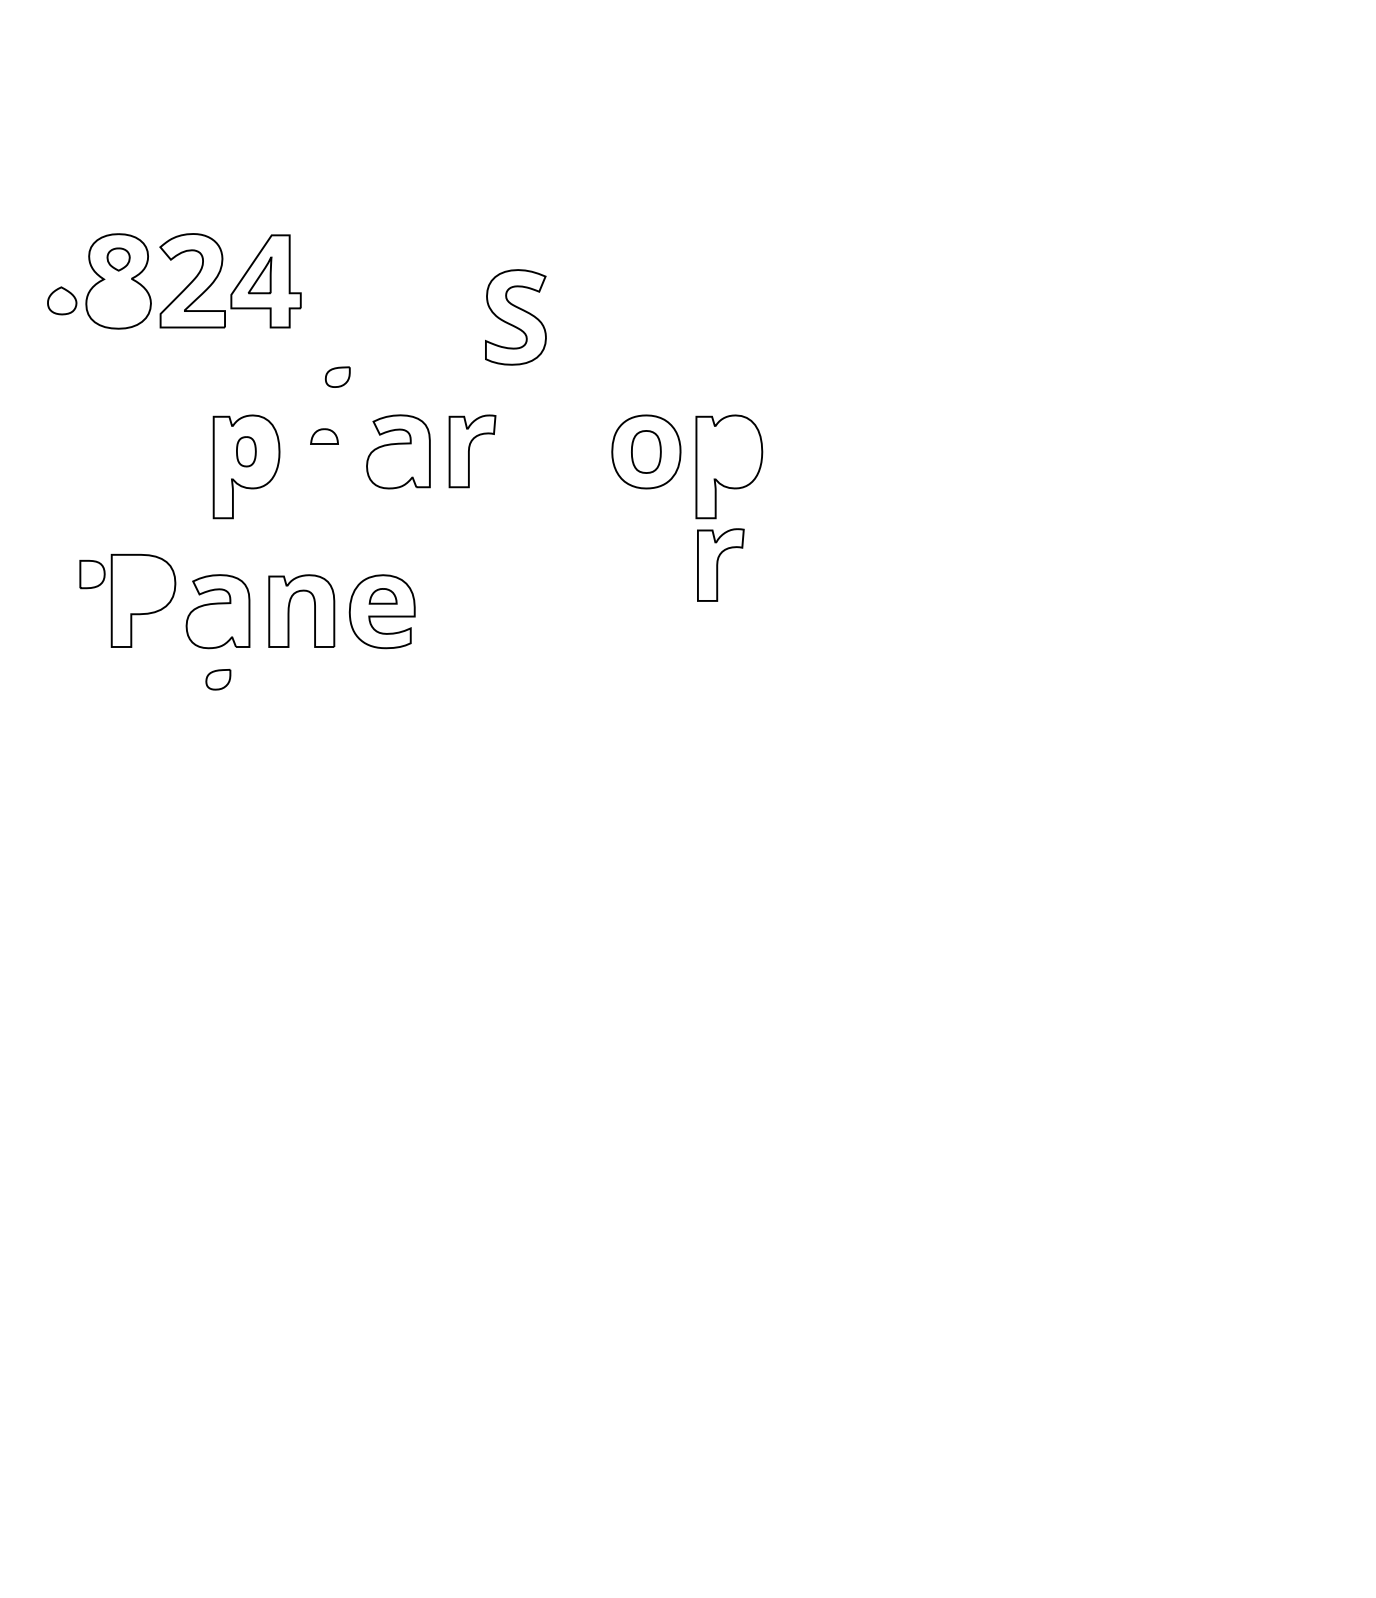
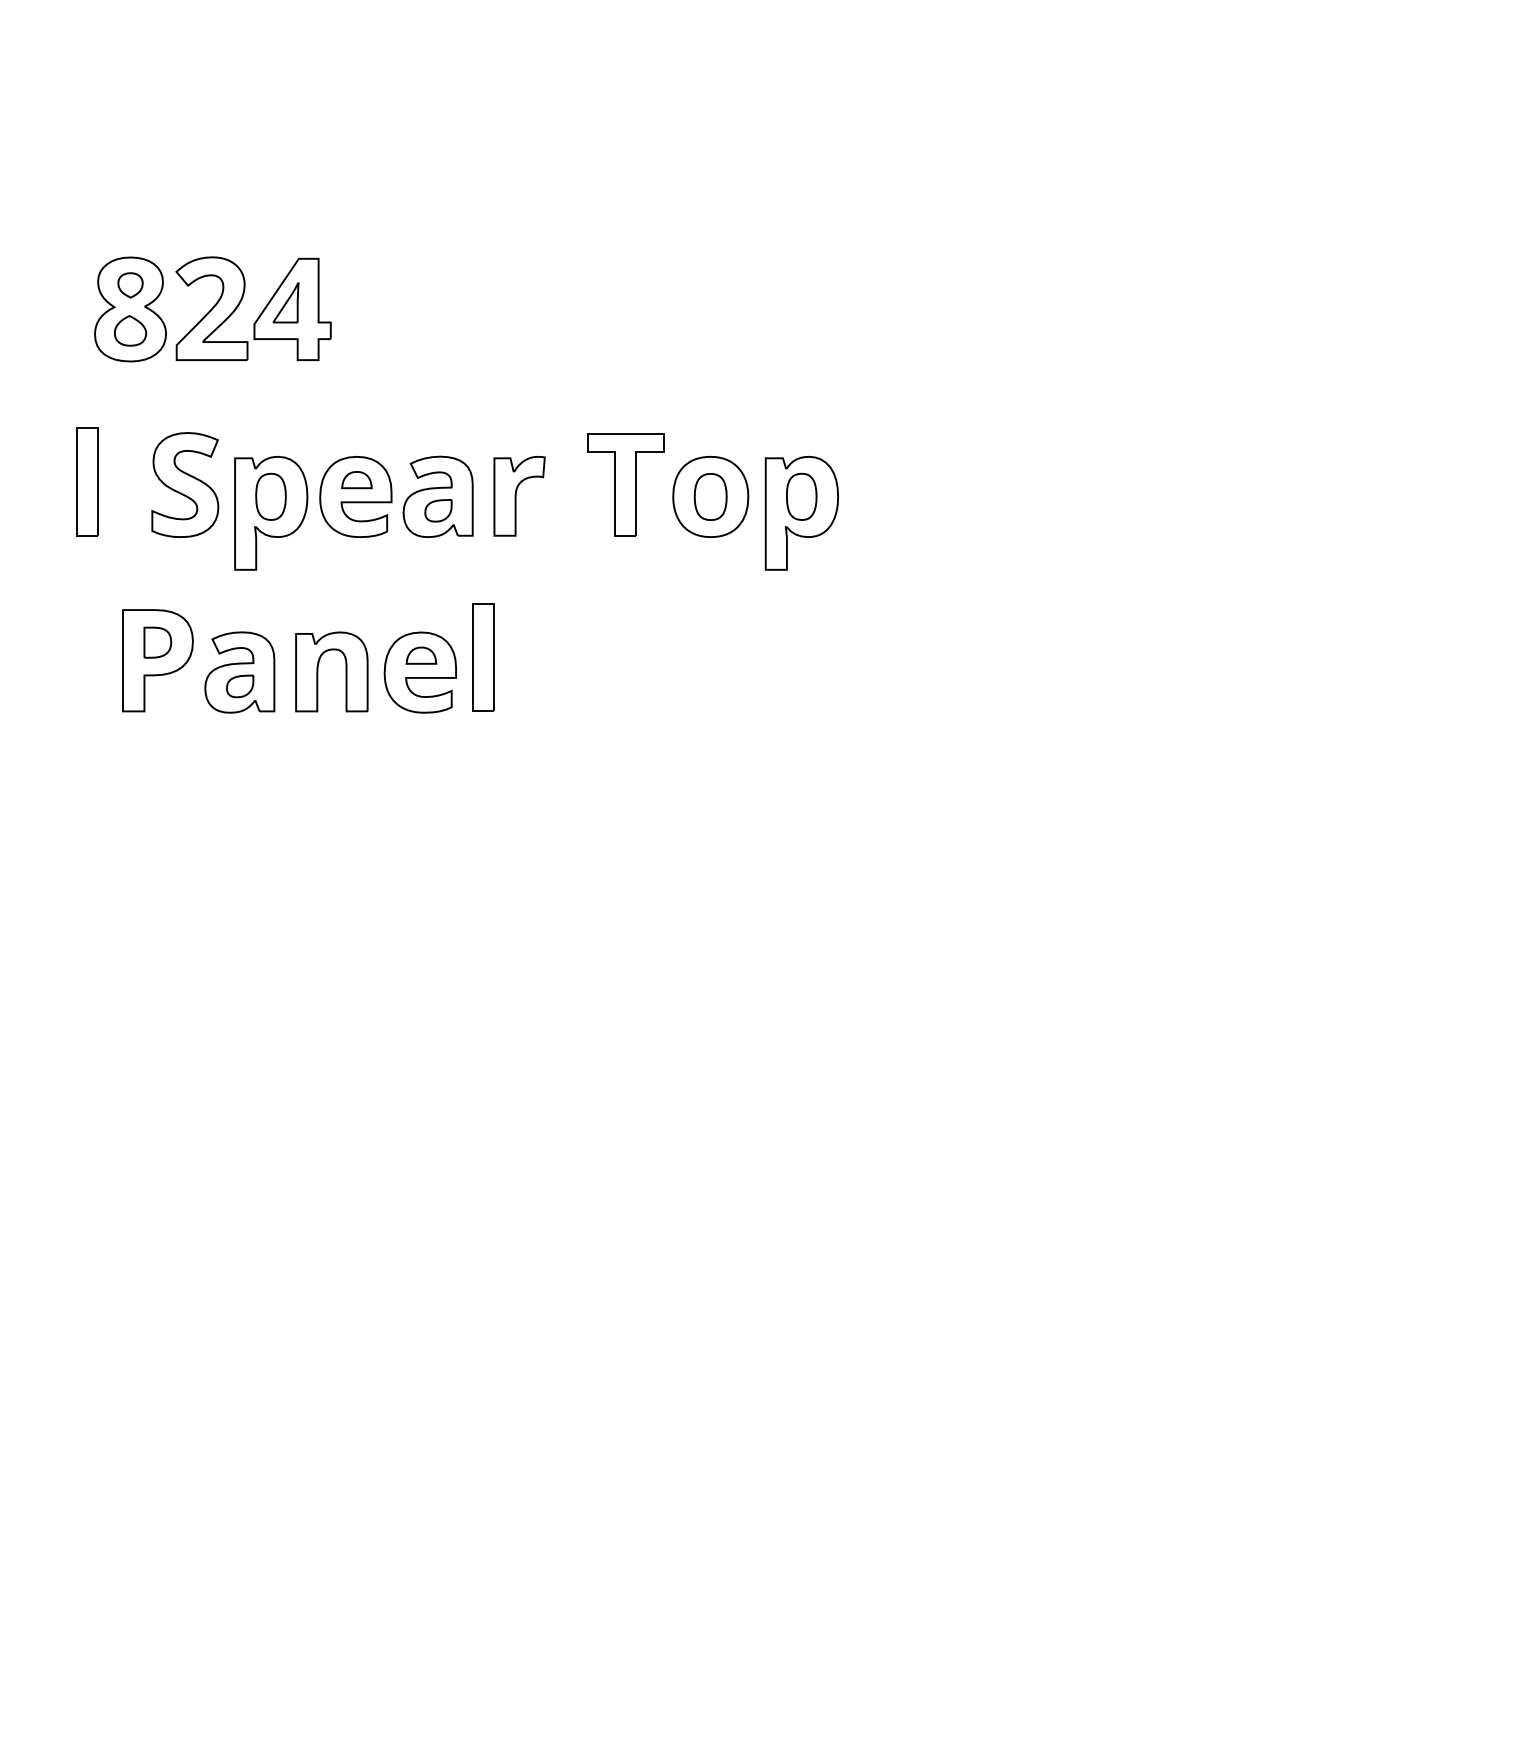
part: (62, 300) -> (130, 330), moved
part: (516, 316) -> (185, 484), moved
part: (337, 376) -> (438, 510), moved
part: (79, 437) -> (87, 481), added
part: (568, 440) -> (625, 484), added
part: (245, 451) -> (270, 496), size x1.43
part: (323, 451) -> (355, 496), added
part: (728, 451) -> (801, 496), added
part: (720, 565) -> (792, 621), removed
part: (92, 574) -> (157, 642), moved
part: (439, 597) -> (483, 657), added
part: (218, 679) -> (240, 686), moved

